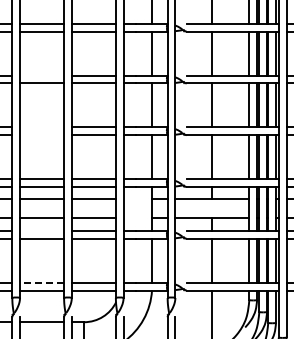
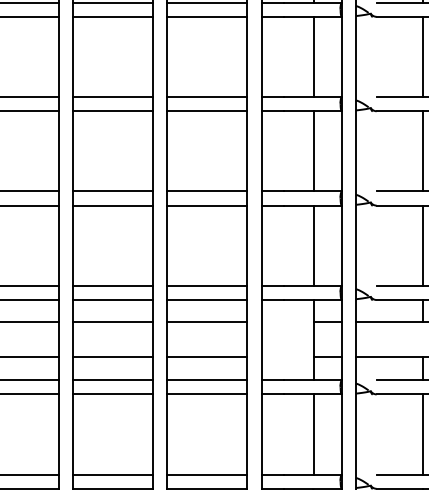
line: (42, 75) -> (113, 96), added
line: (42, 127) -> (113, 191), added
line: (42, 135) -> (113, 206), added
line: (42, 230) -> (113, 379), added
line: (41, 282) -> (111, 474), dashed -> solid

